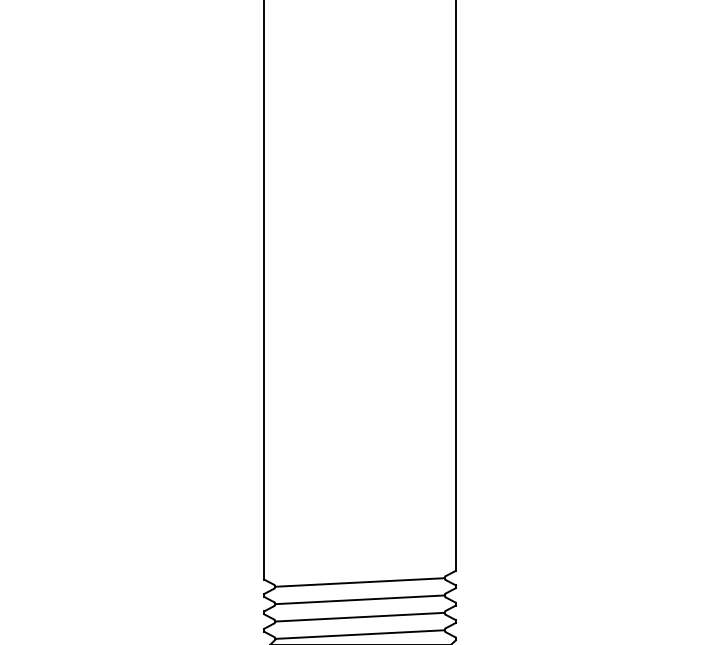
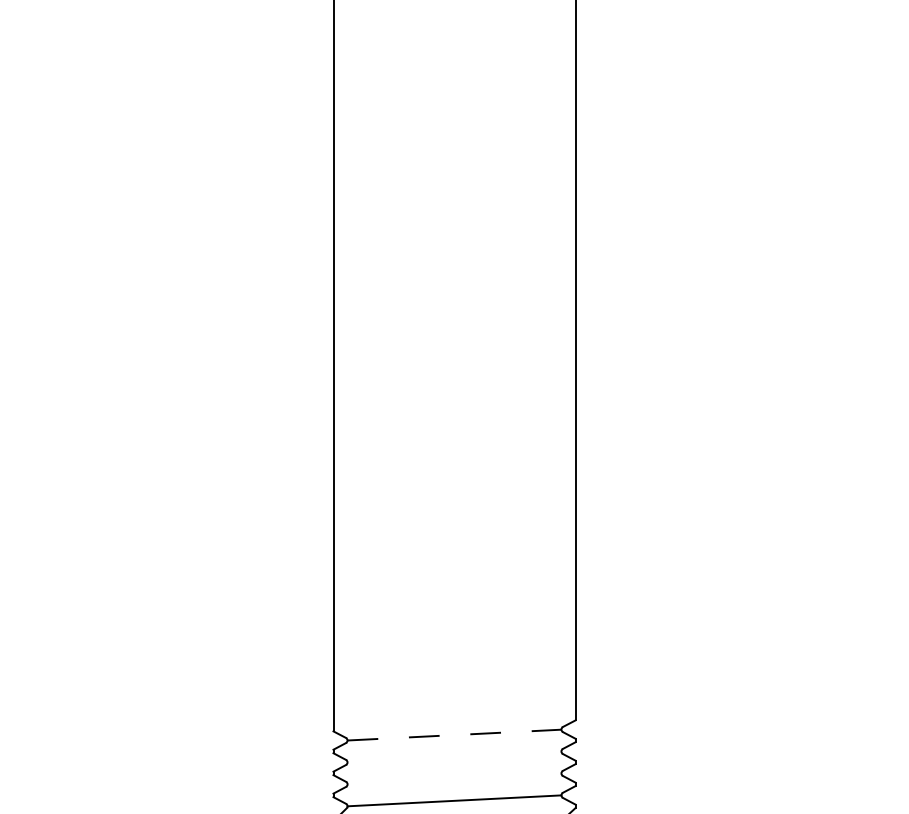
line: (360, 582) -> (454, 735), solid -> dashed
line: (360, 599) -> (454, 756), removed
line: (360, 616) -> (454, 778), removed

